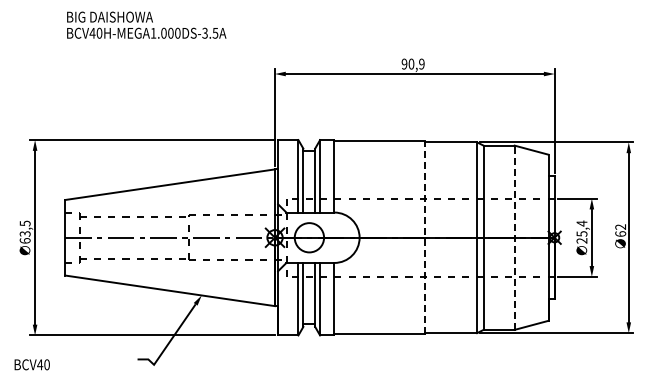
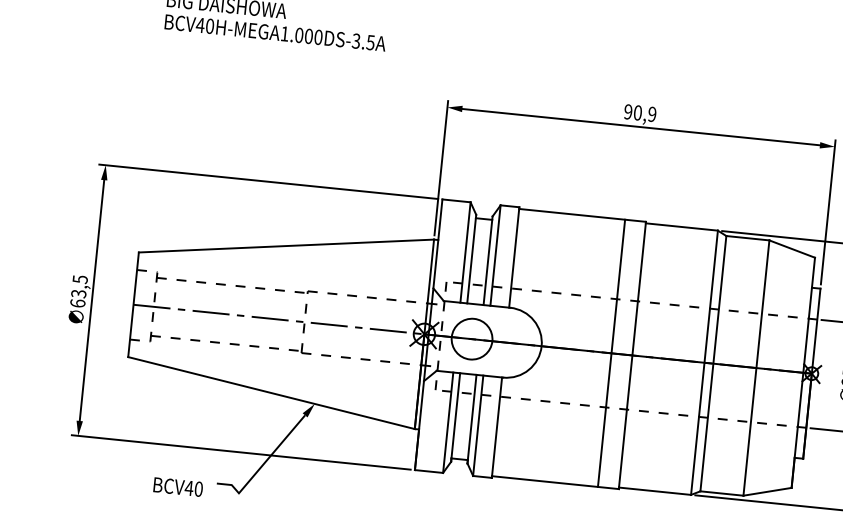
line: (410, 237) -> (612, 353), added
line: (425, 237) -> (632, 355), dashed -> solid
line: (514, 237) -> (756, 367), dashed -> solid
text: (31, 364) -> (177, 486), moved

